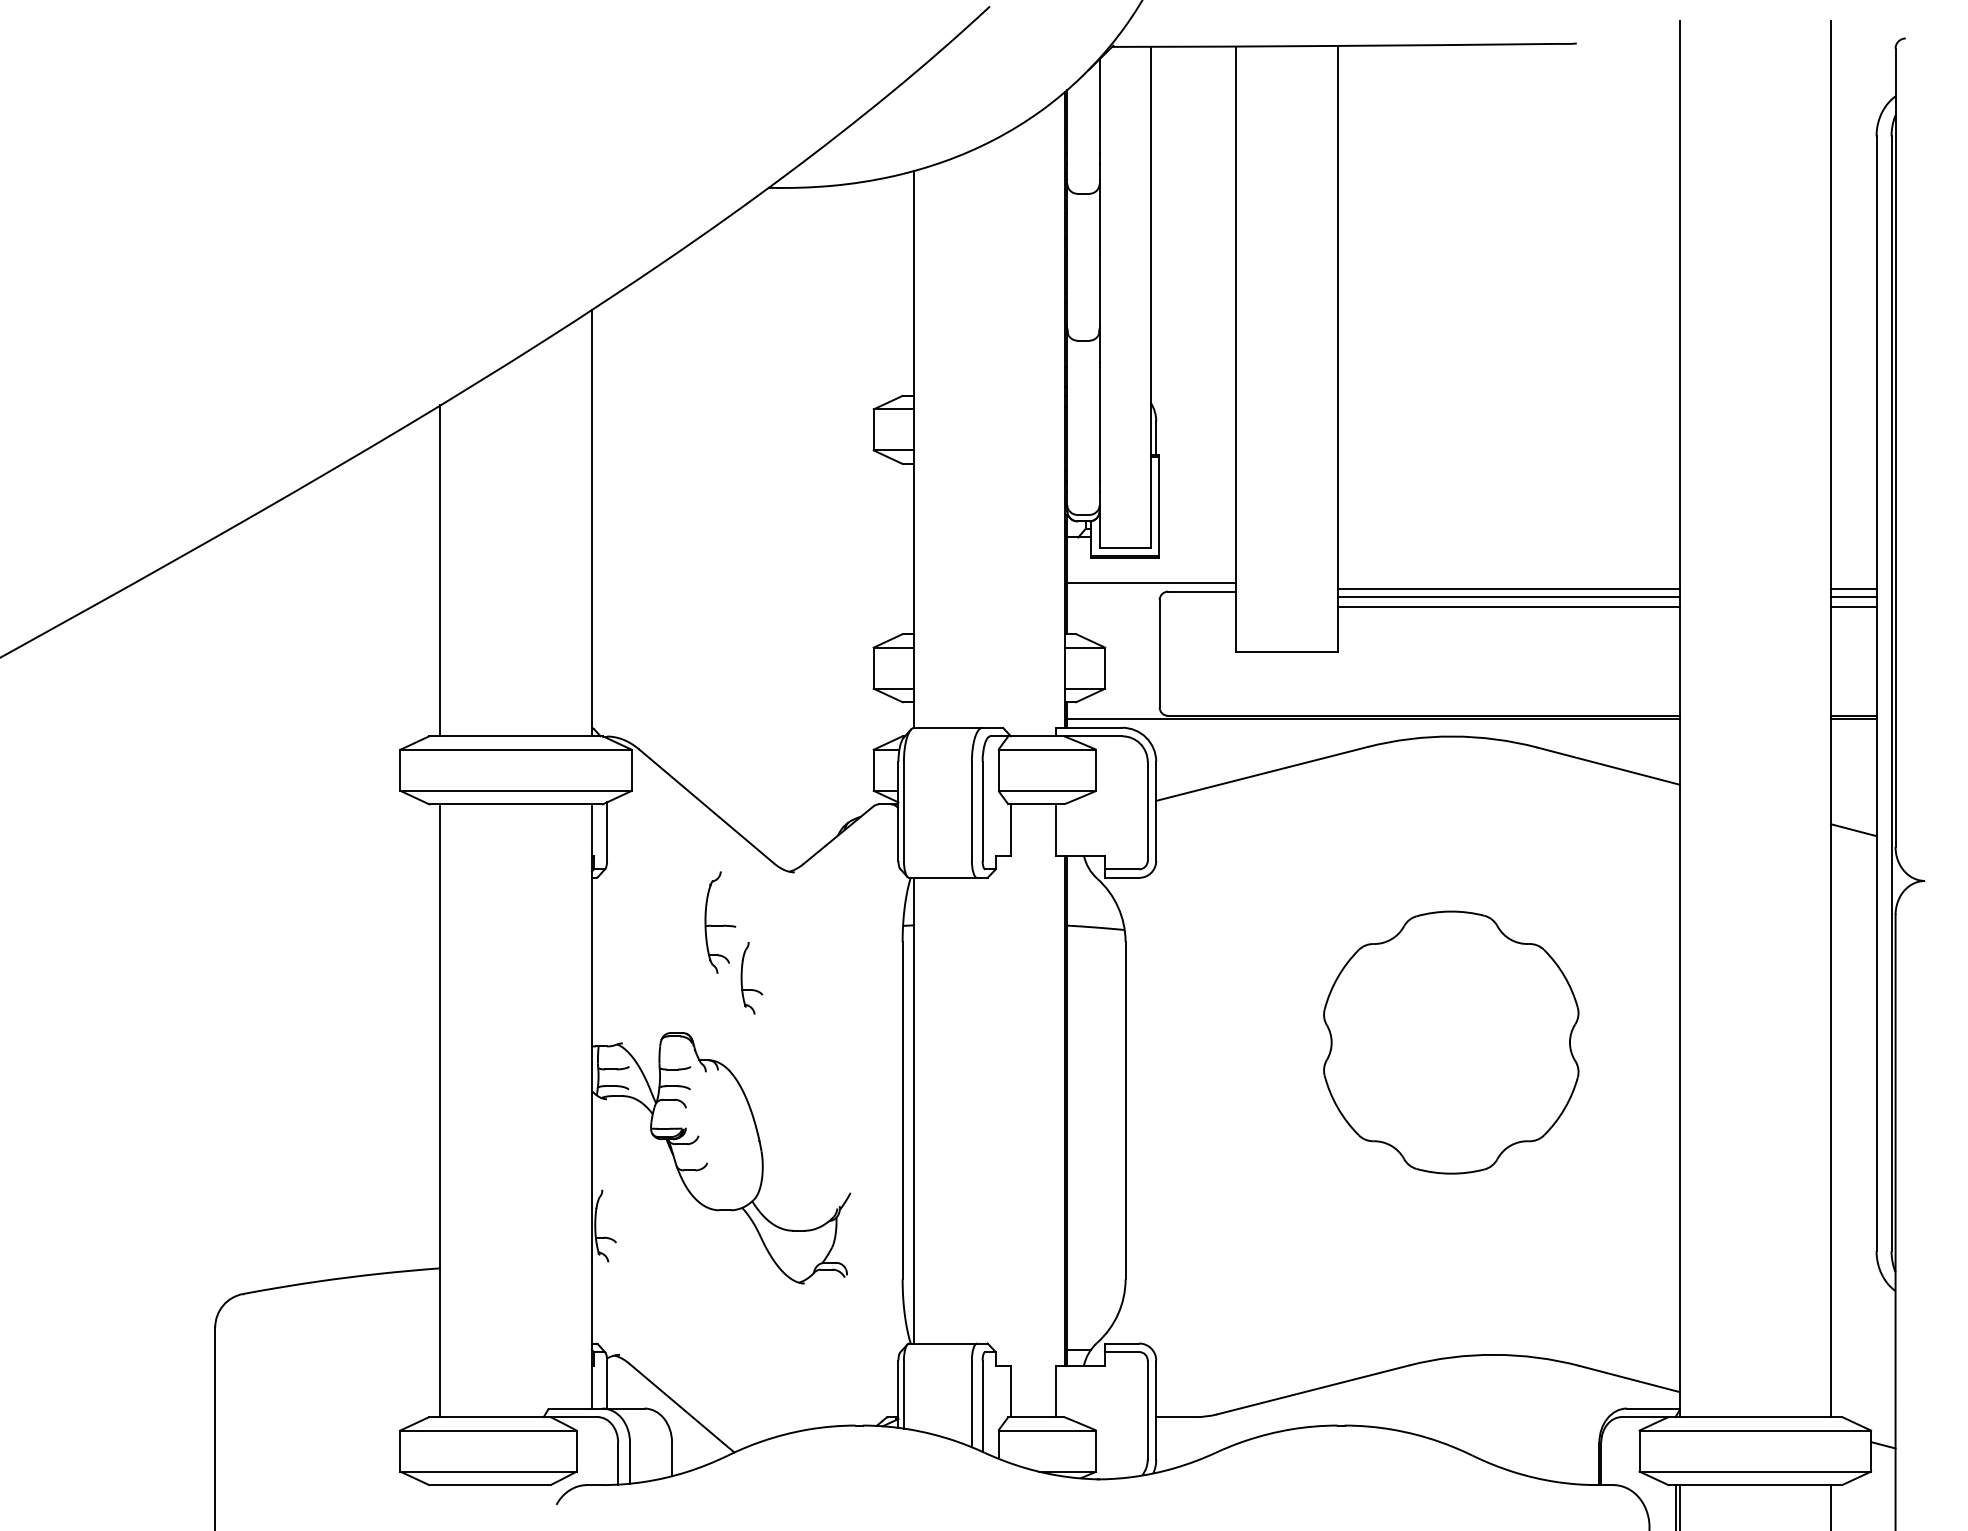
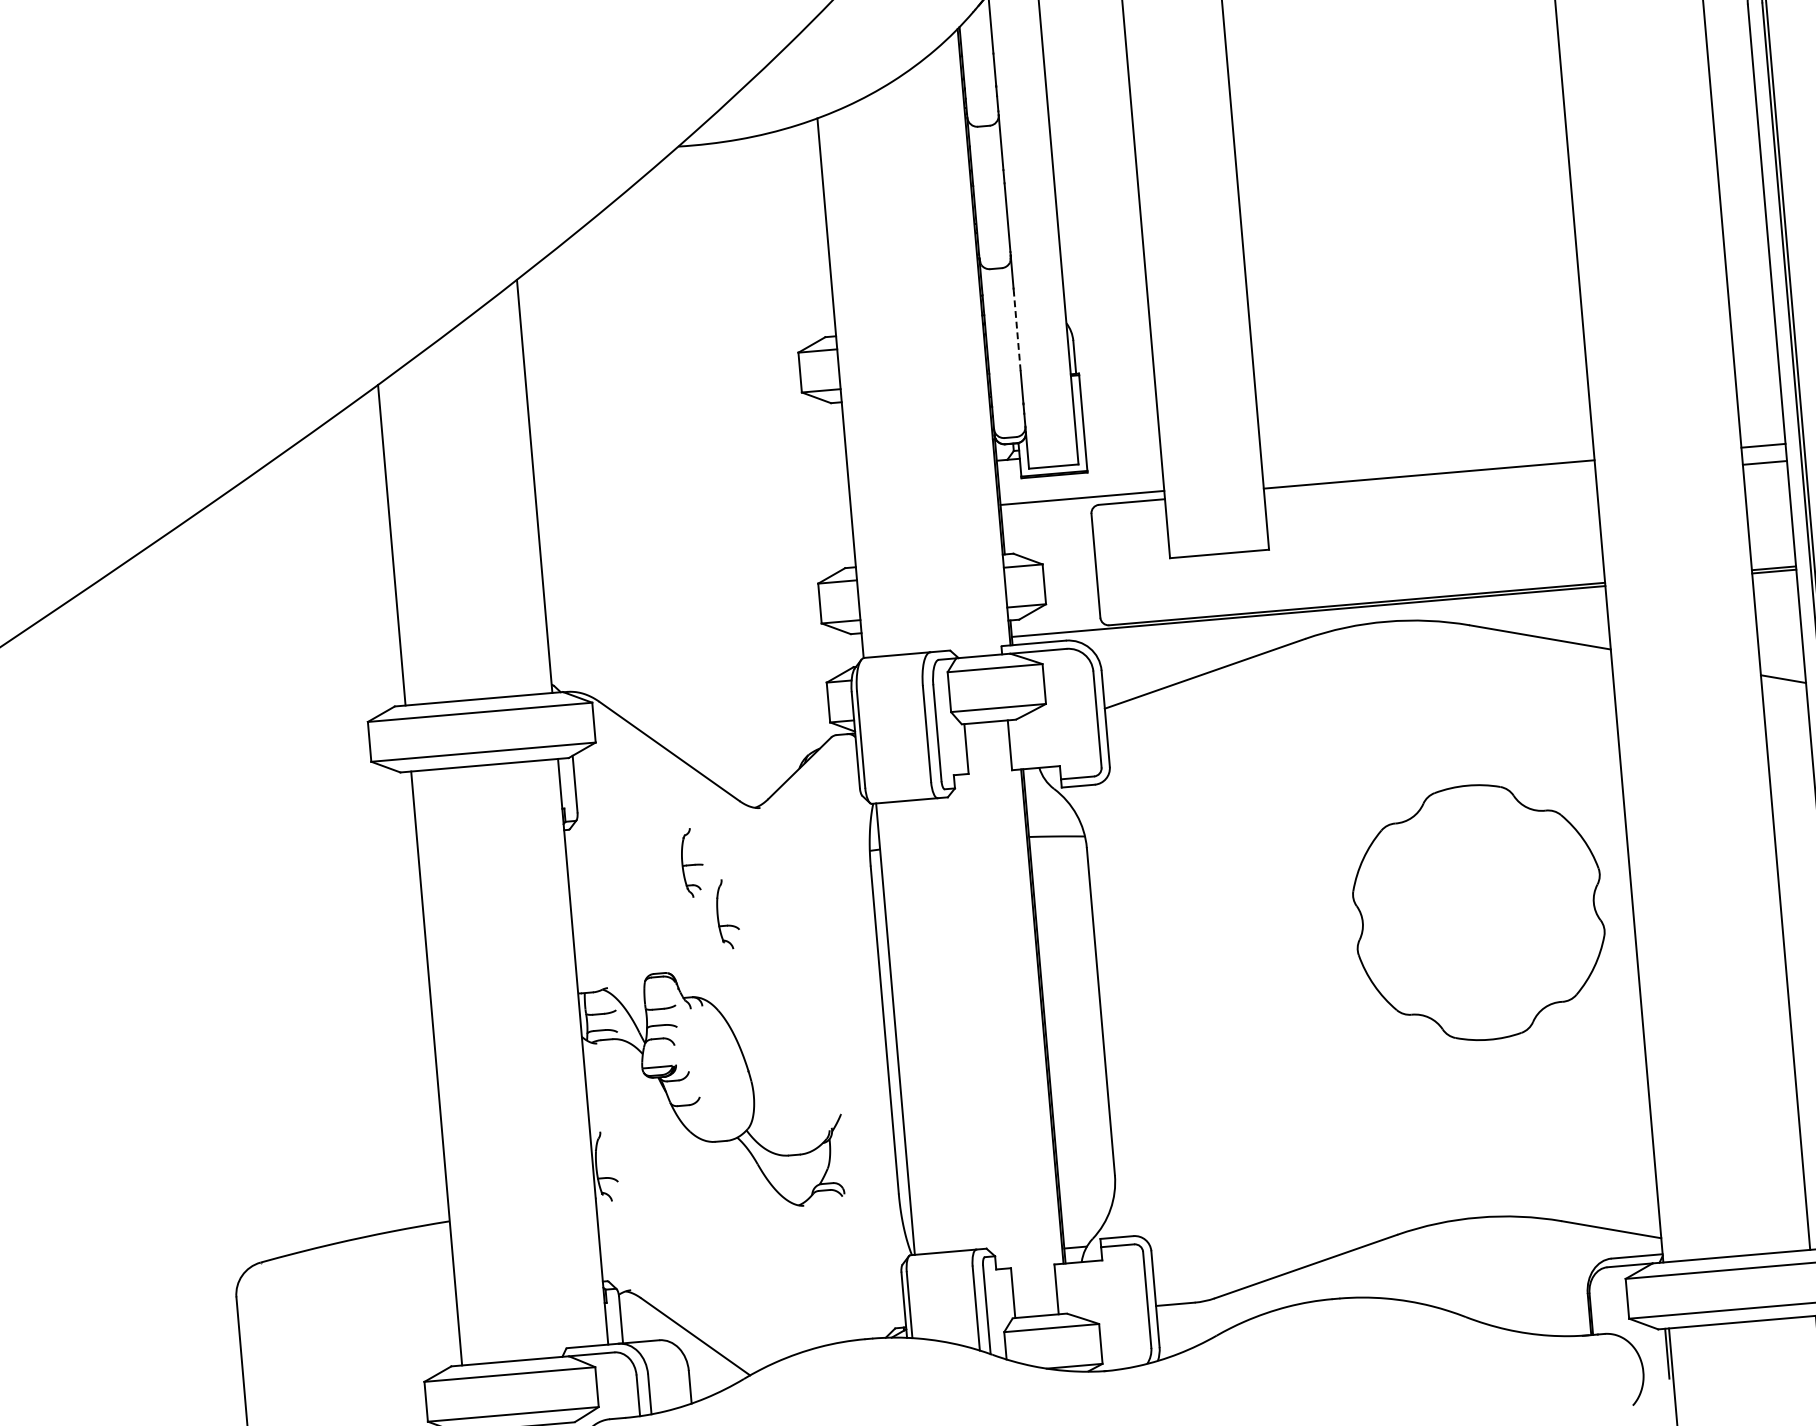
line: (1099, 407) -> (1017, 332), solid -> dashed
line: (1508, 596) -> (1429, 481), removed
line: (1853, 596) -> (1763, 452), removed
line: (1508, 607) -> (1430, 491), removed
part: (720, 922) -> (692, 862), size x0.7
part: (1451, 1042) -> (1478, 912), moved

